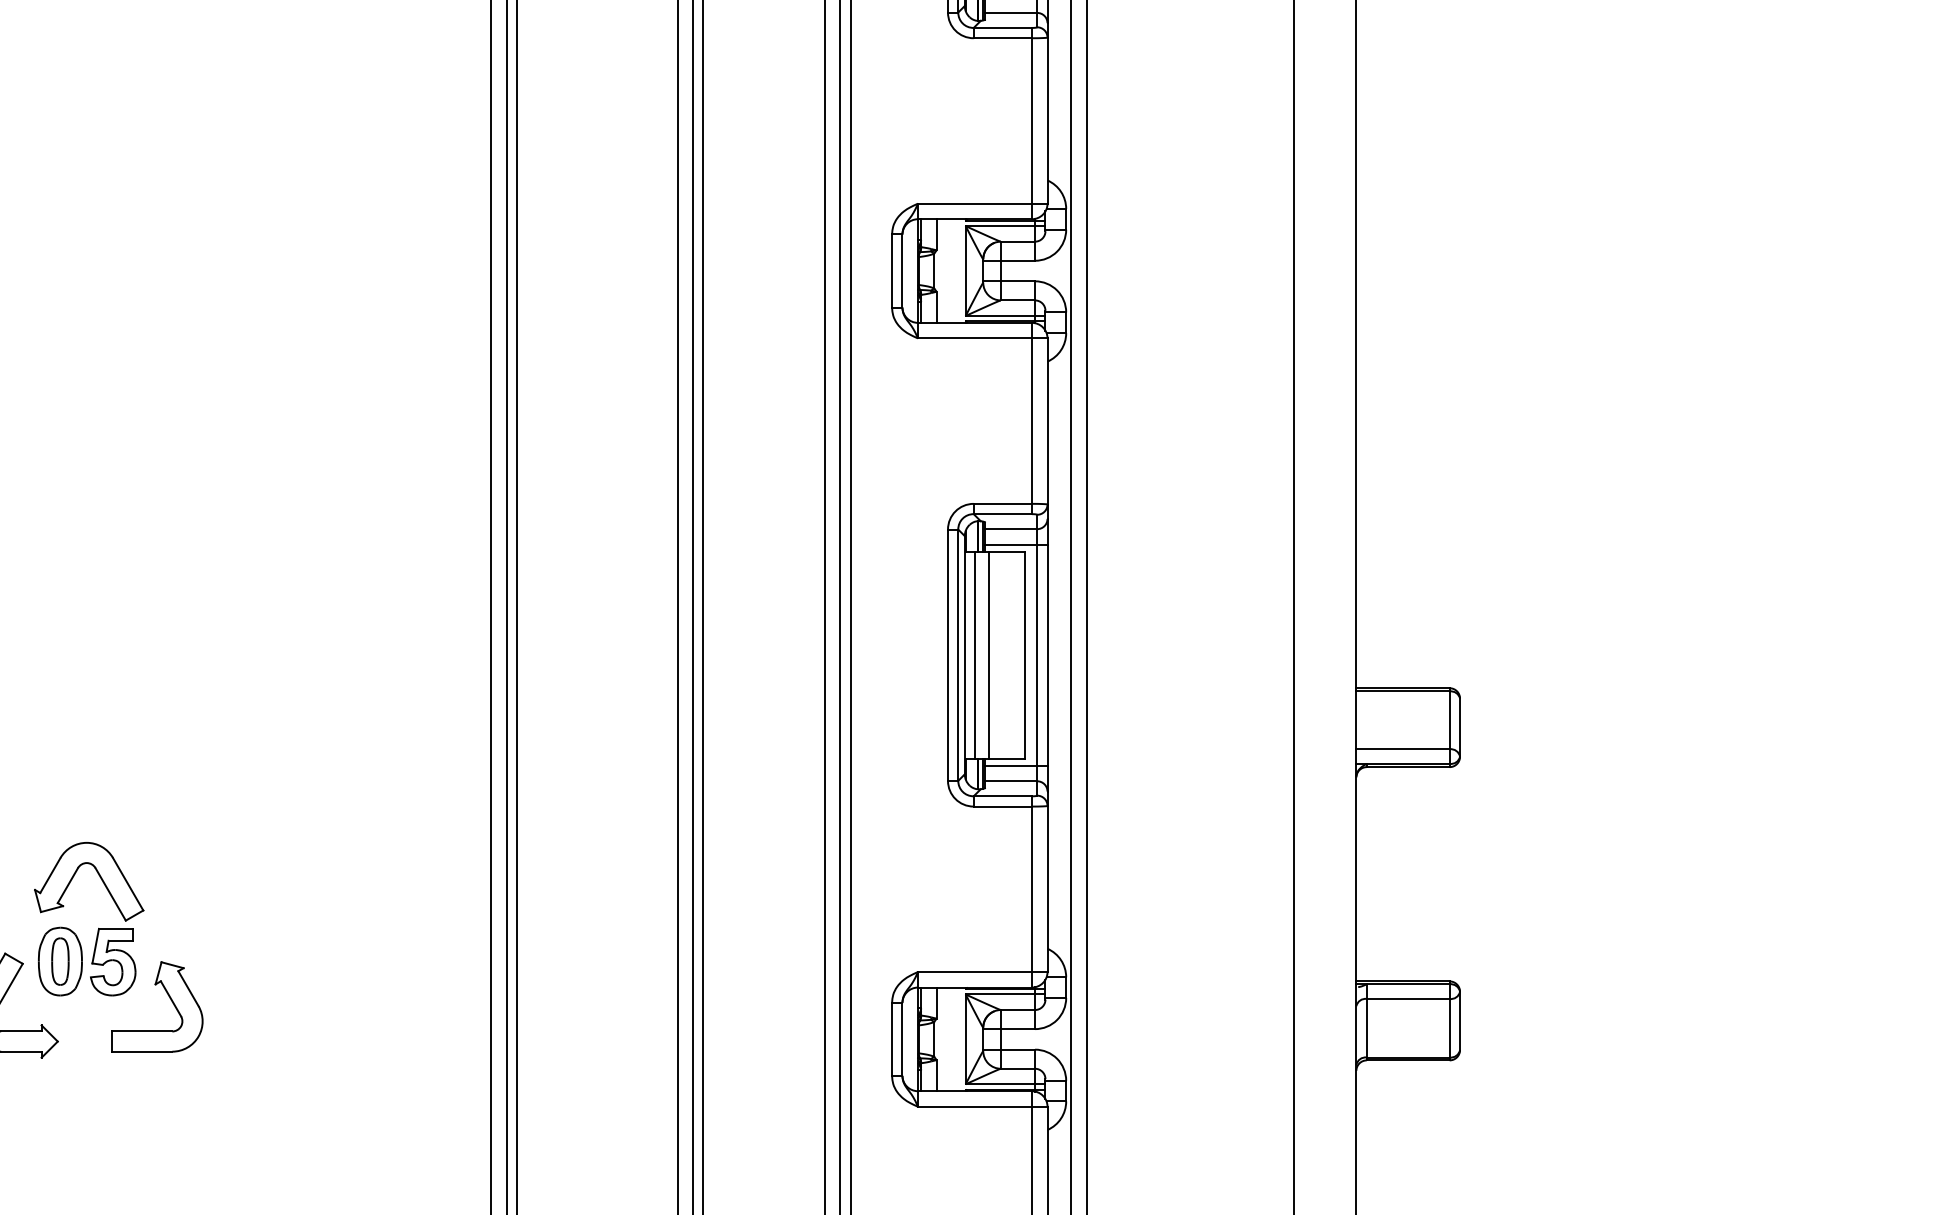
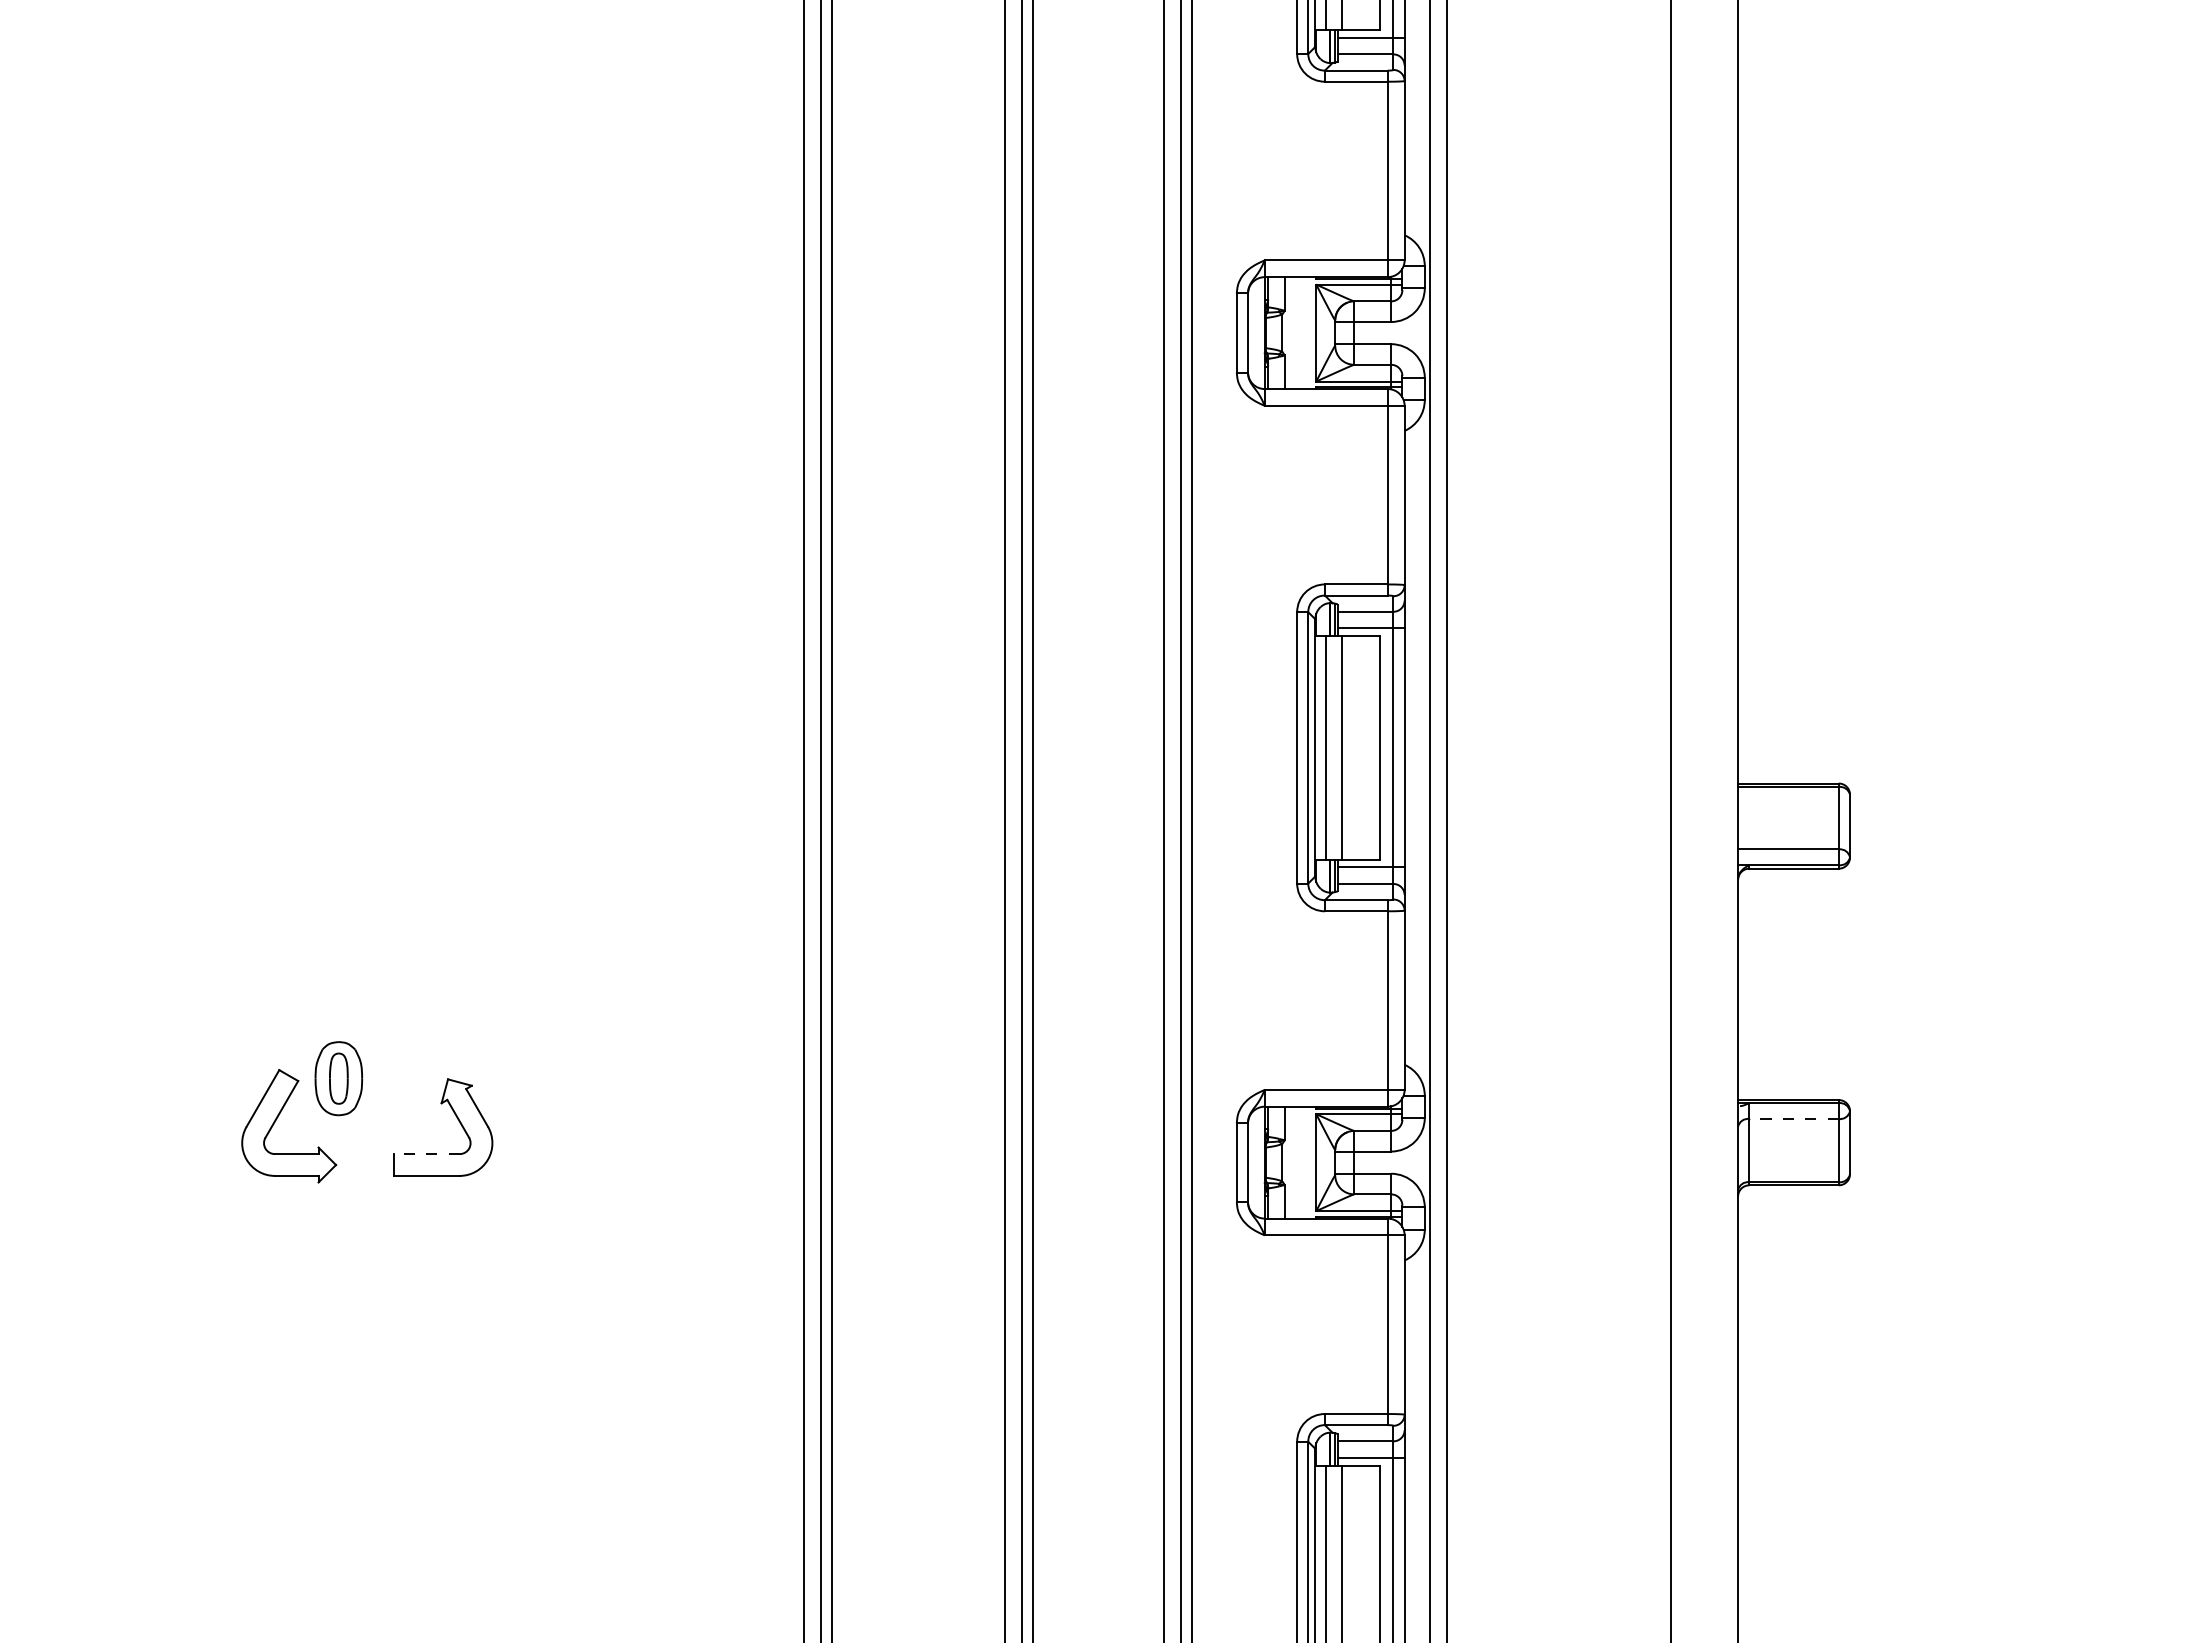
part: (98, 928) -> (379, 1042), removed
line: (1408, 999) -> (1794, 1119), solid -> dashed
line: (141, 1031) -> (426, 1154), solid -> dashed

